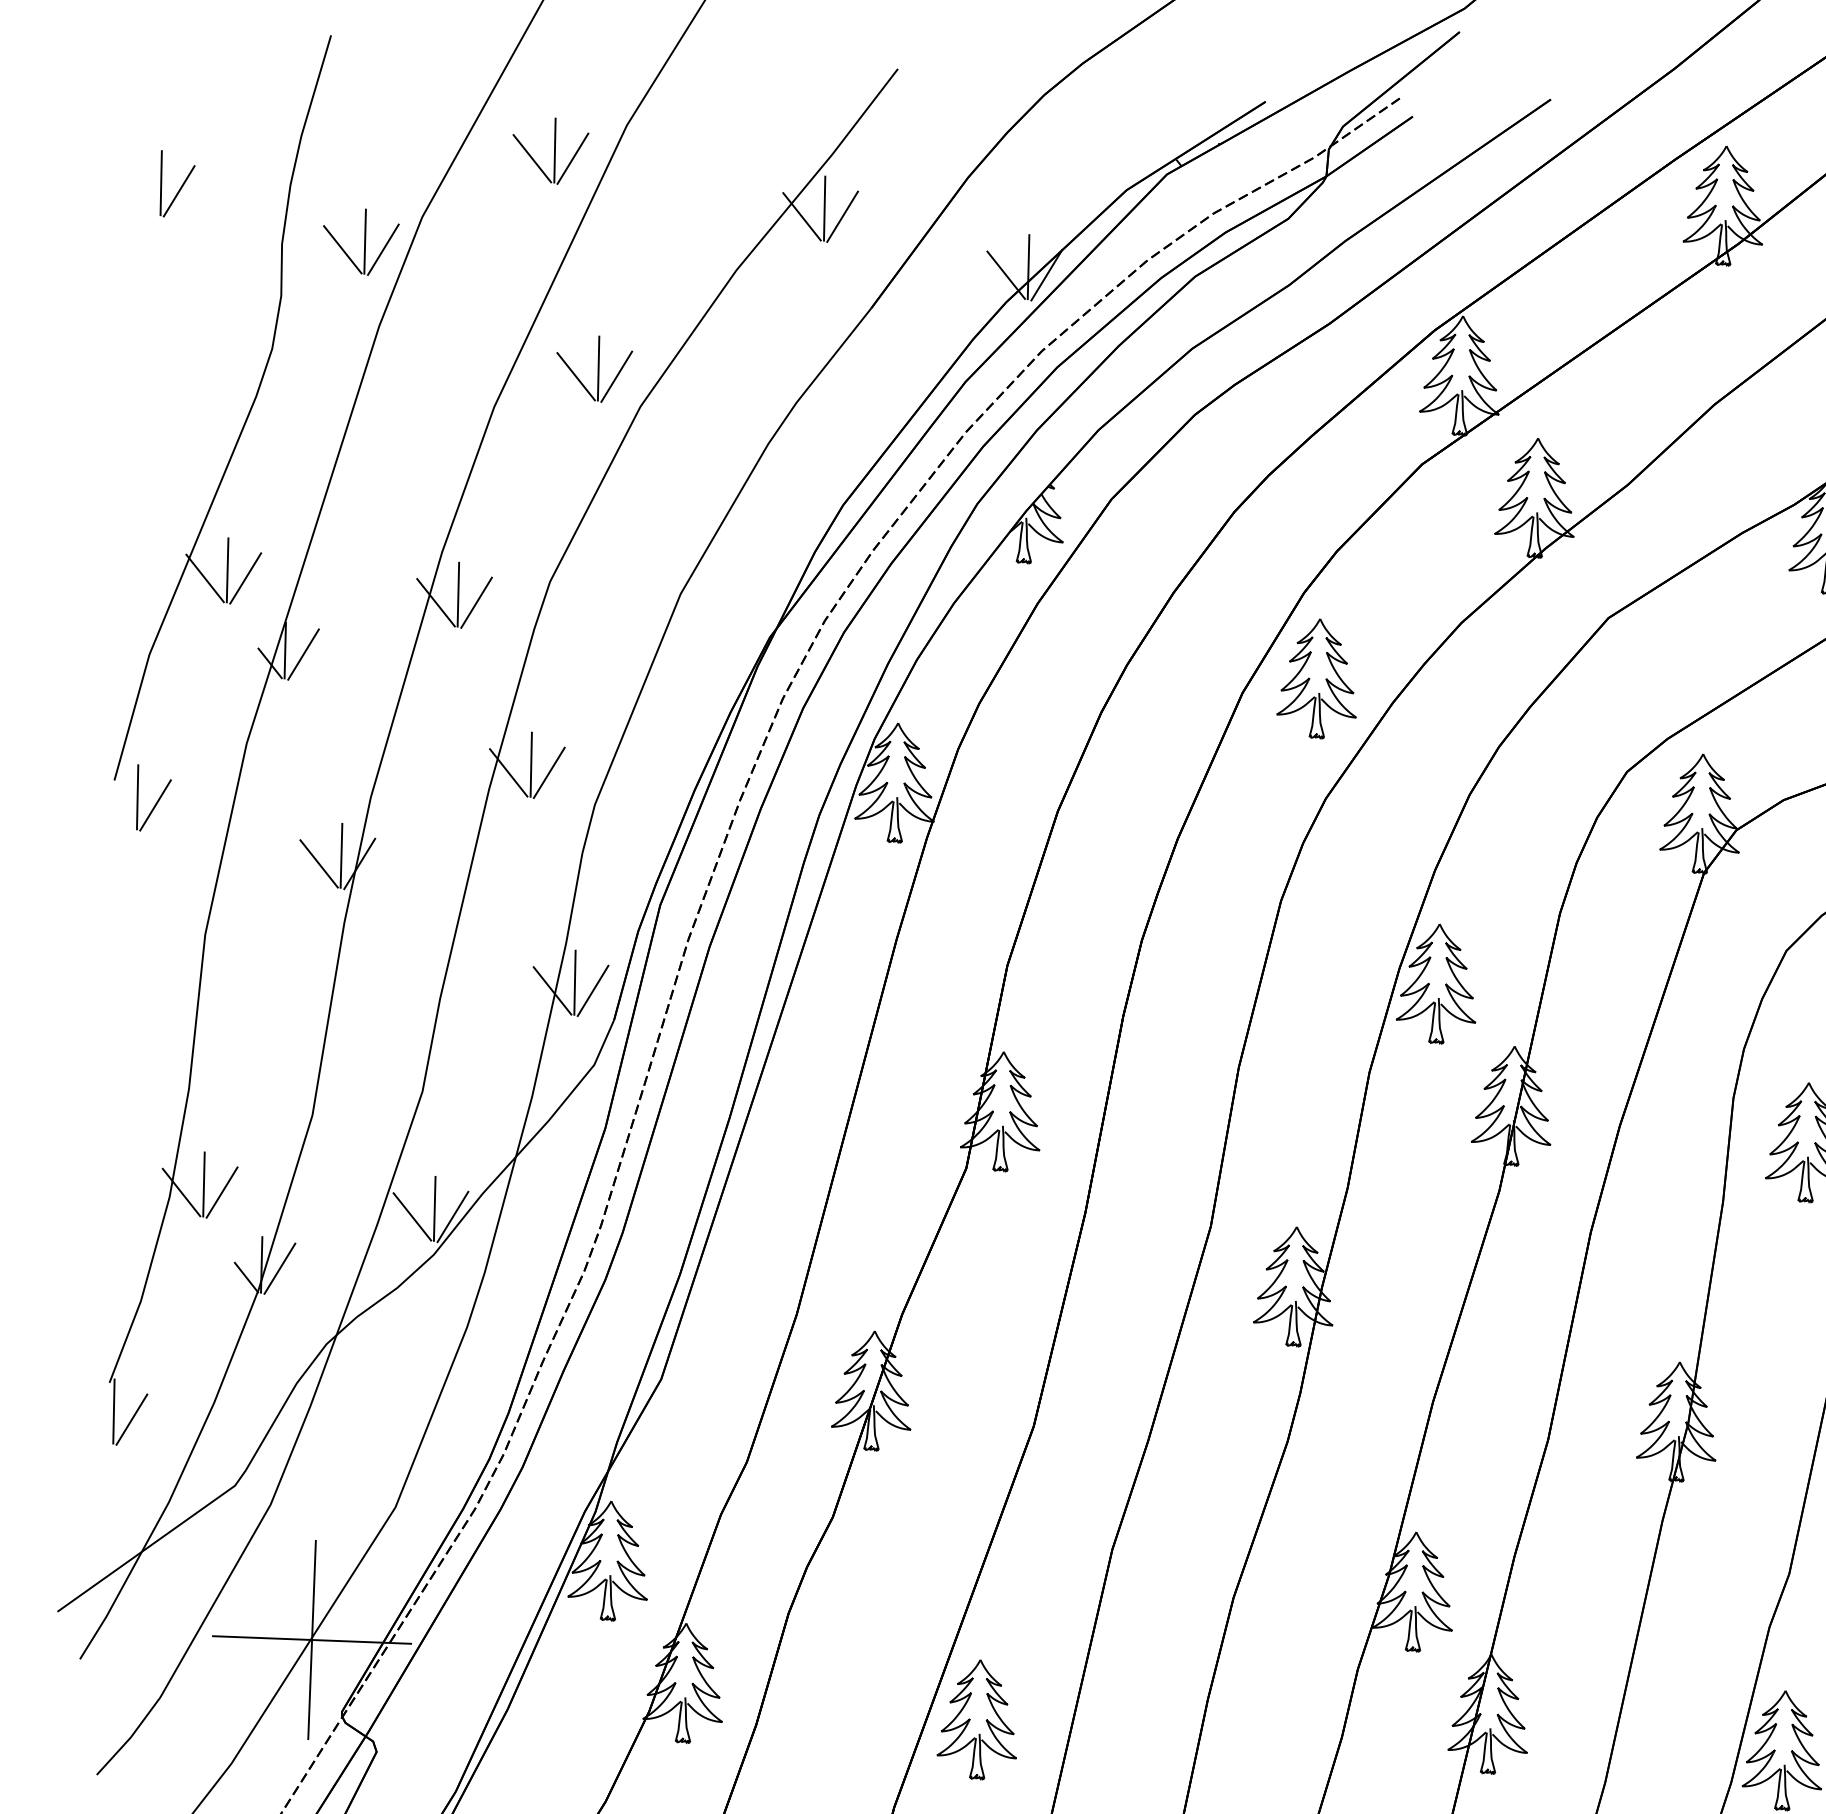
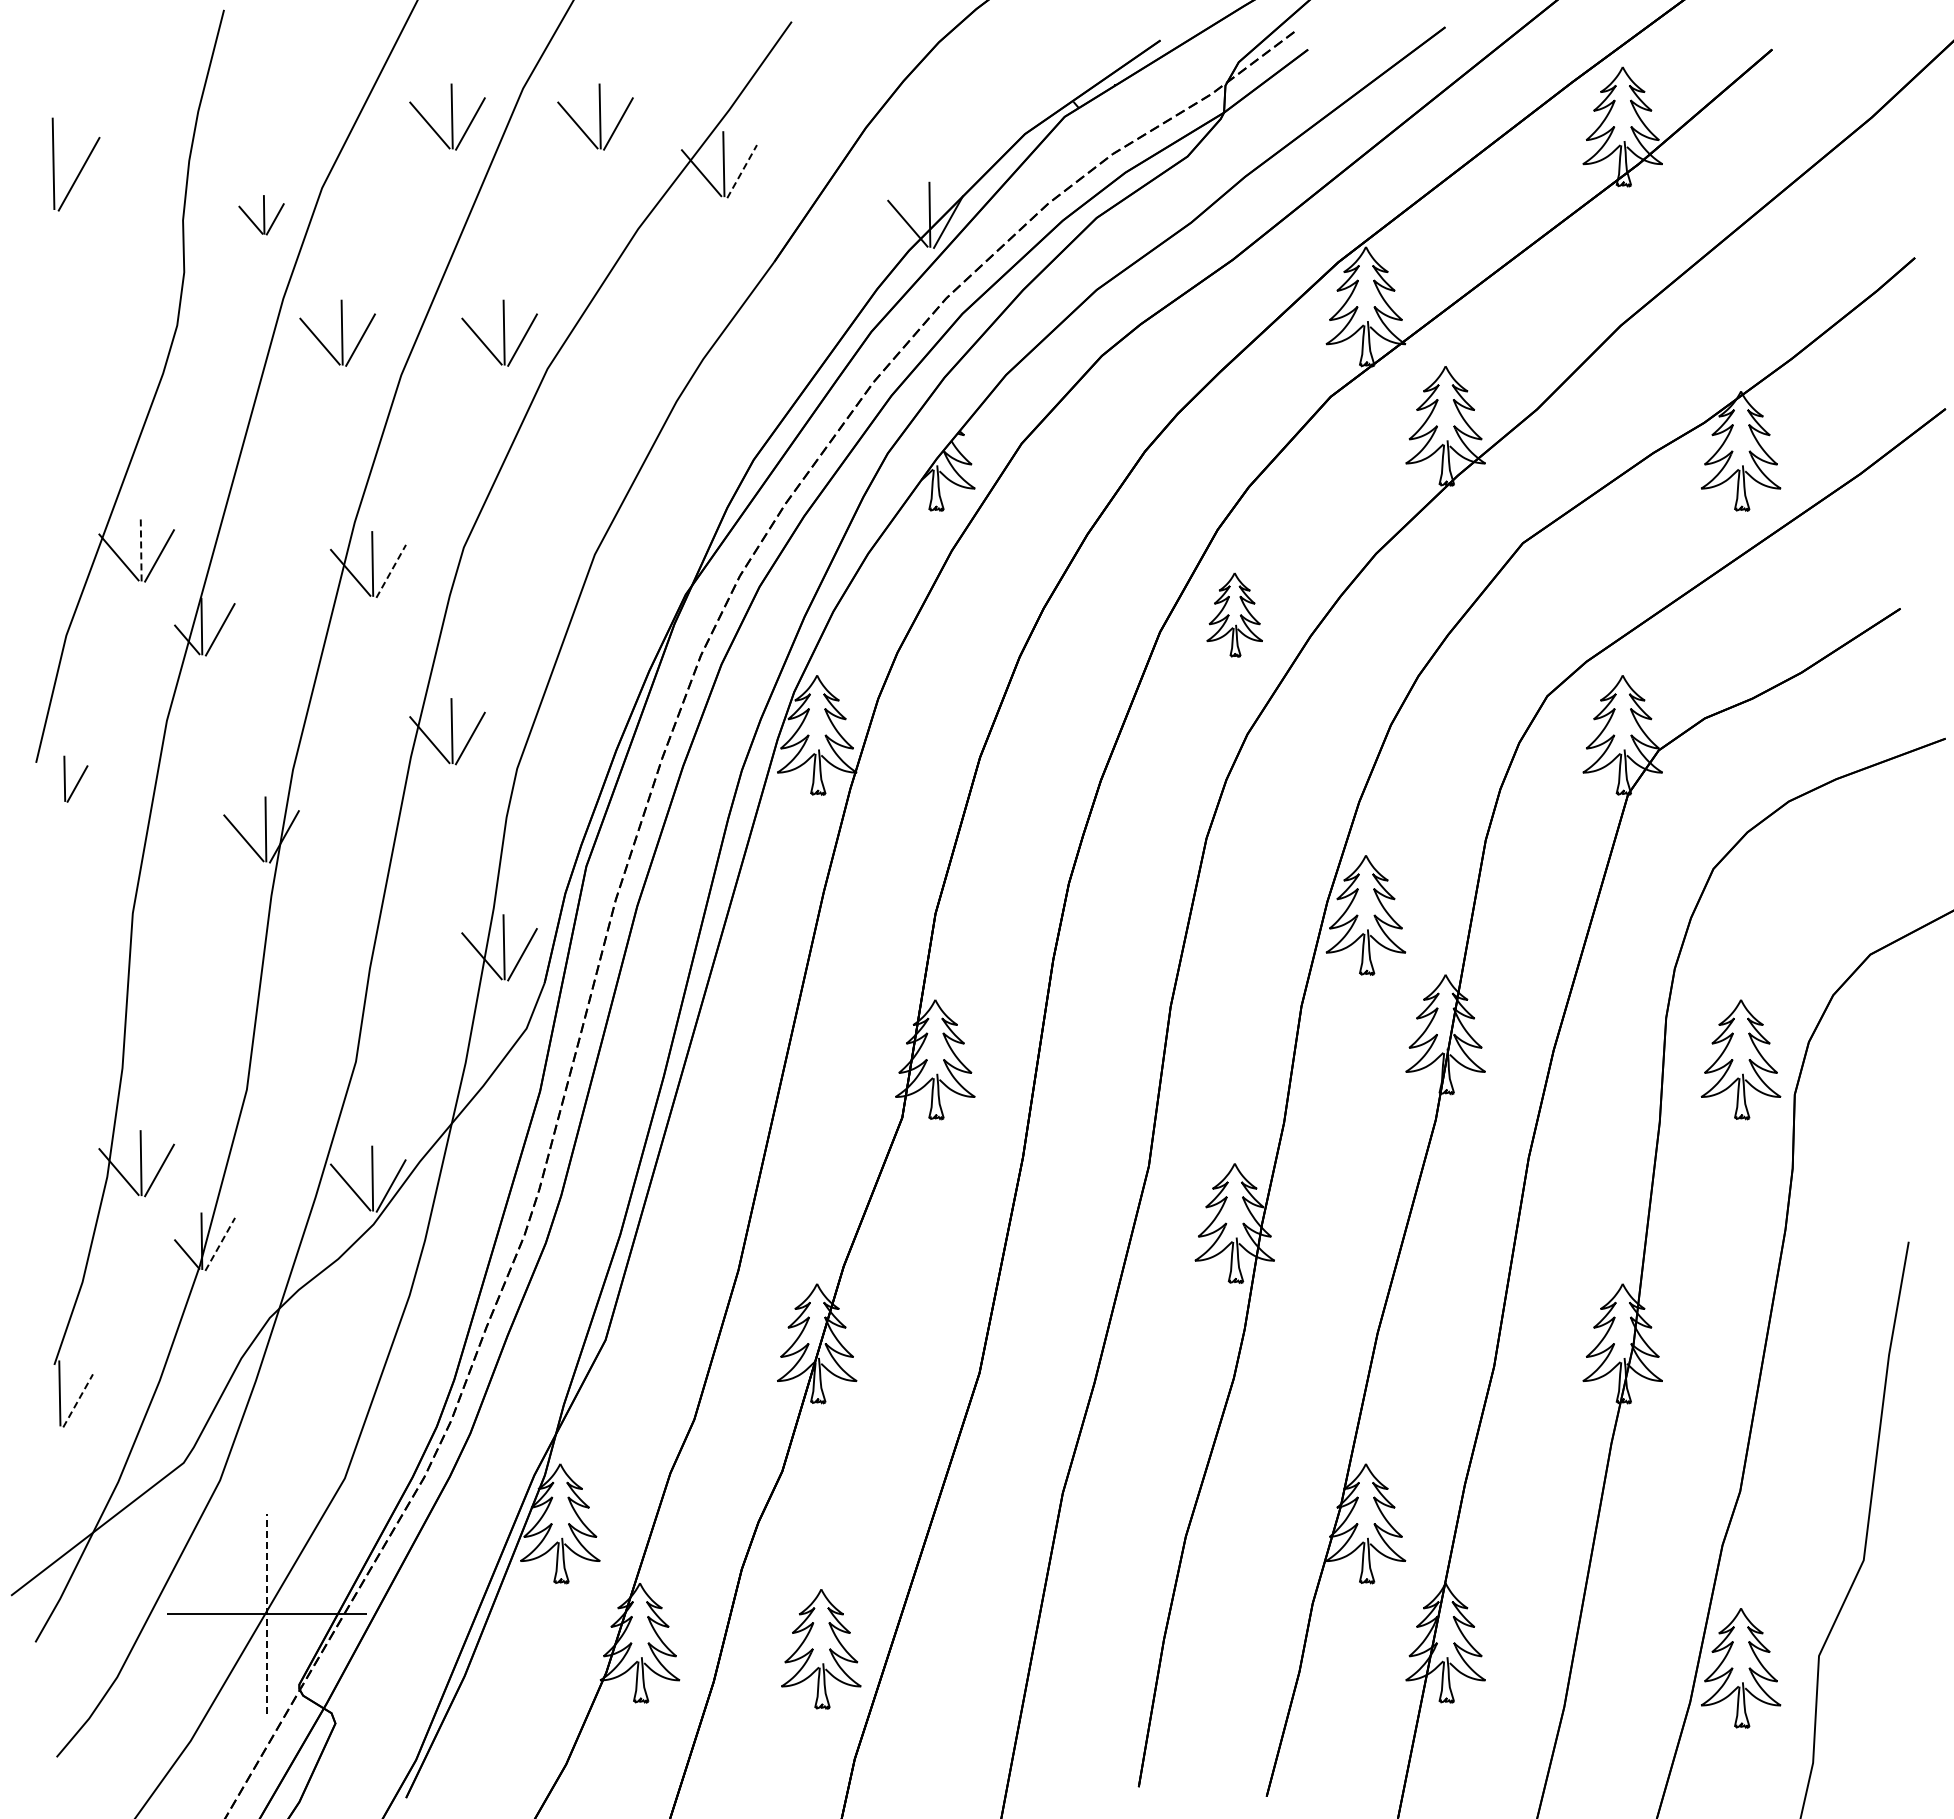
part: (698, 156) -> (595, 116), added
part: (176, 184) -> (75, 164), size x1.4
line: (842, 216) -> (742, 171), solid -> dashed
part: (360, 241) -> (261, 214), size x0.6
part: (432, 362) -> (337, 332), added
line: (227, 570) -> (141, 548), solid -> dashed
line: (476, 601) -> (391, 570), solid -> dashed
part: (1317, 678) -> (1234, 614), size x0.7
part: (153, 797) -> (75, 778), size x0.7
line: (280, 1267) -> (220, 1243), solid -> dashed
line: (132, 1419) -> (78, 1400), solid -> dashed
line: (311, 1639) -> (266, 1613), solid -> dashed
part: (978, 1719) -> (821, 1649), moved

